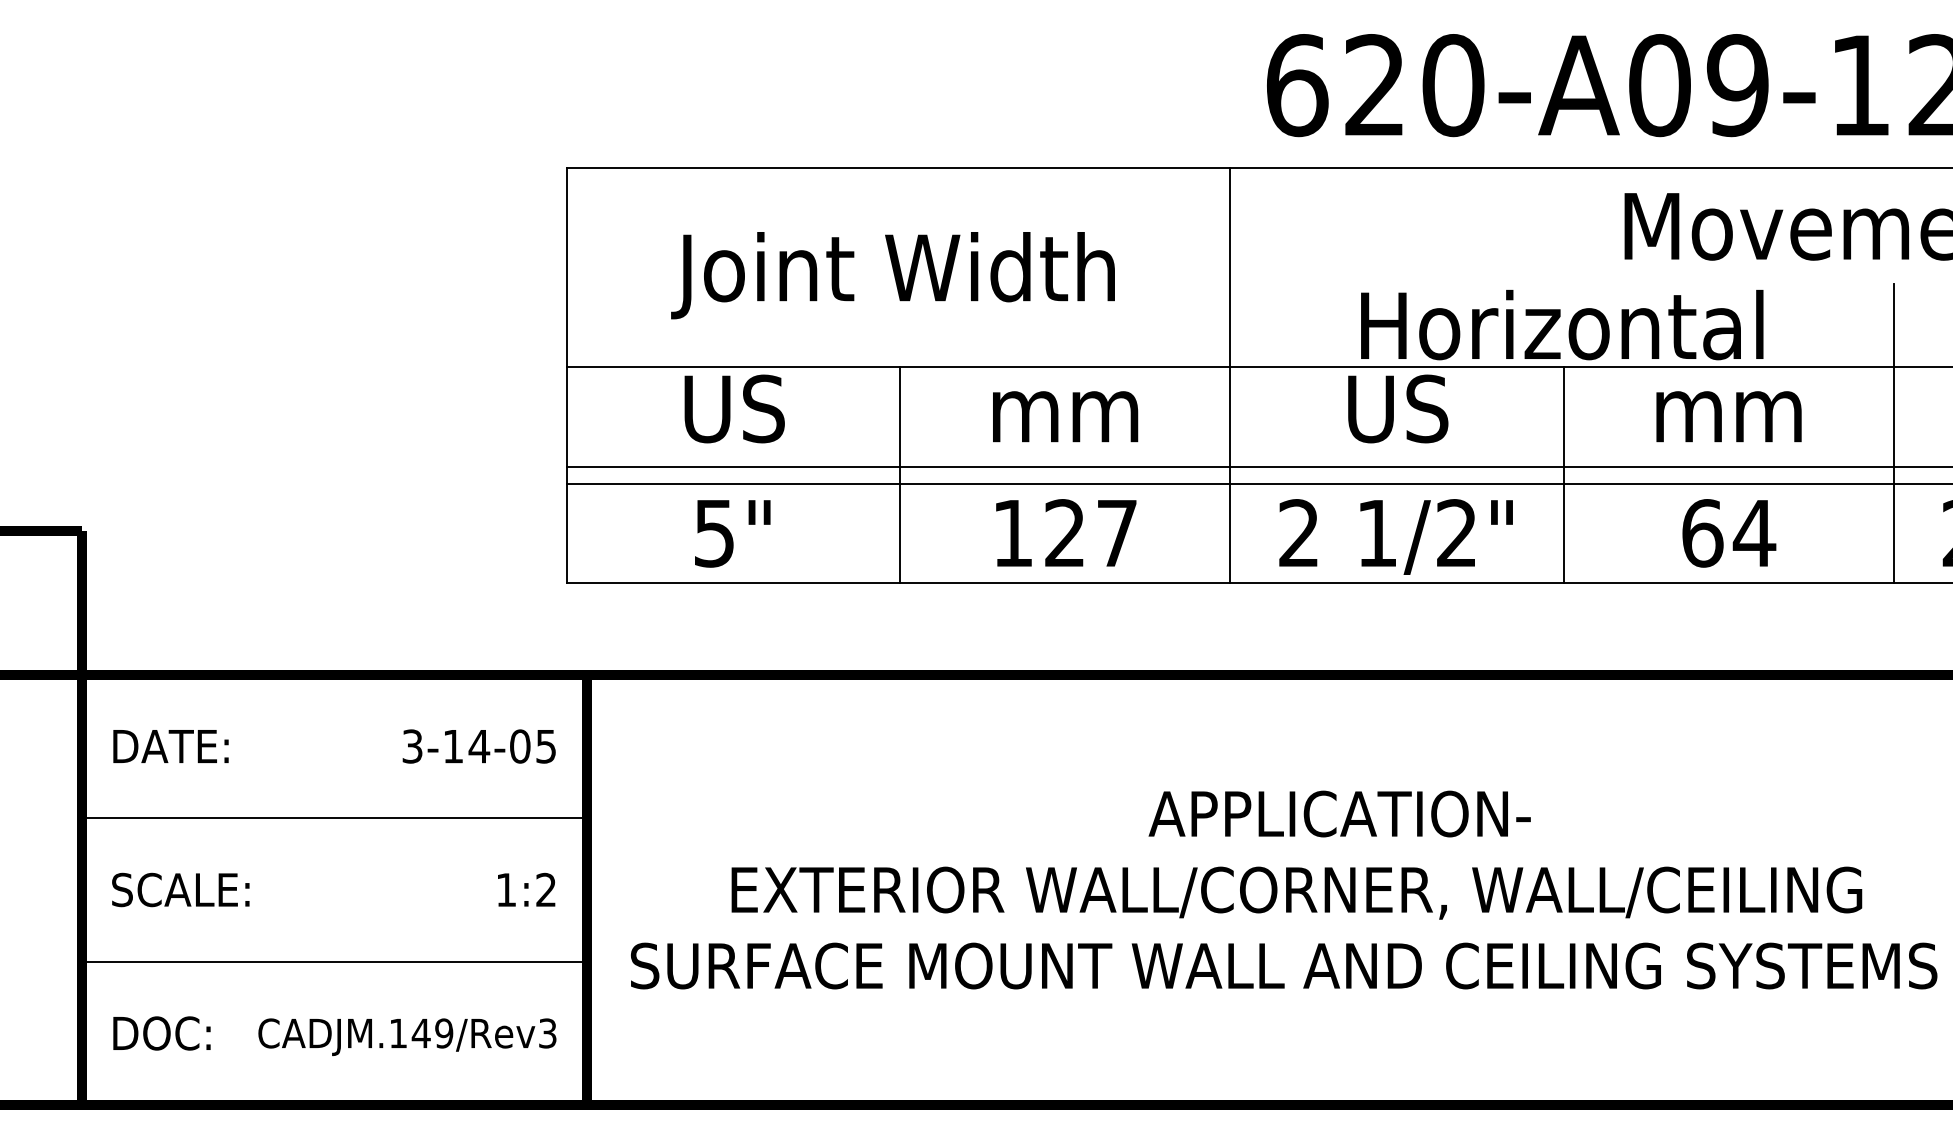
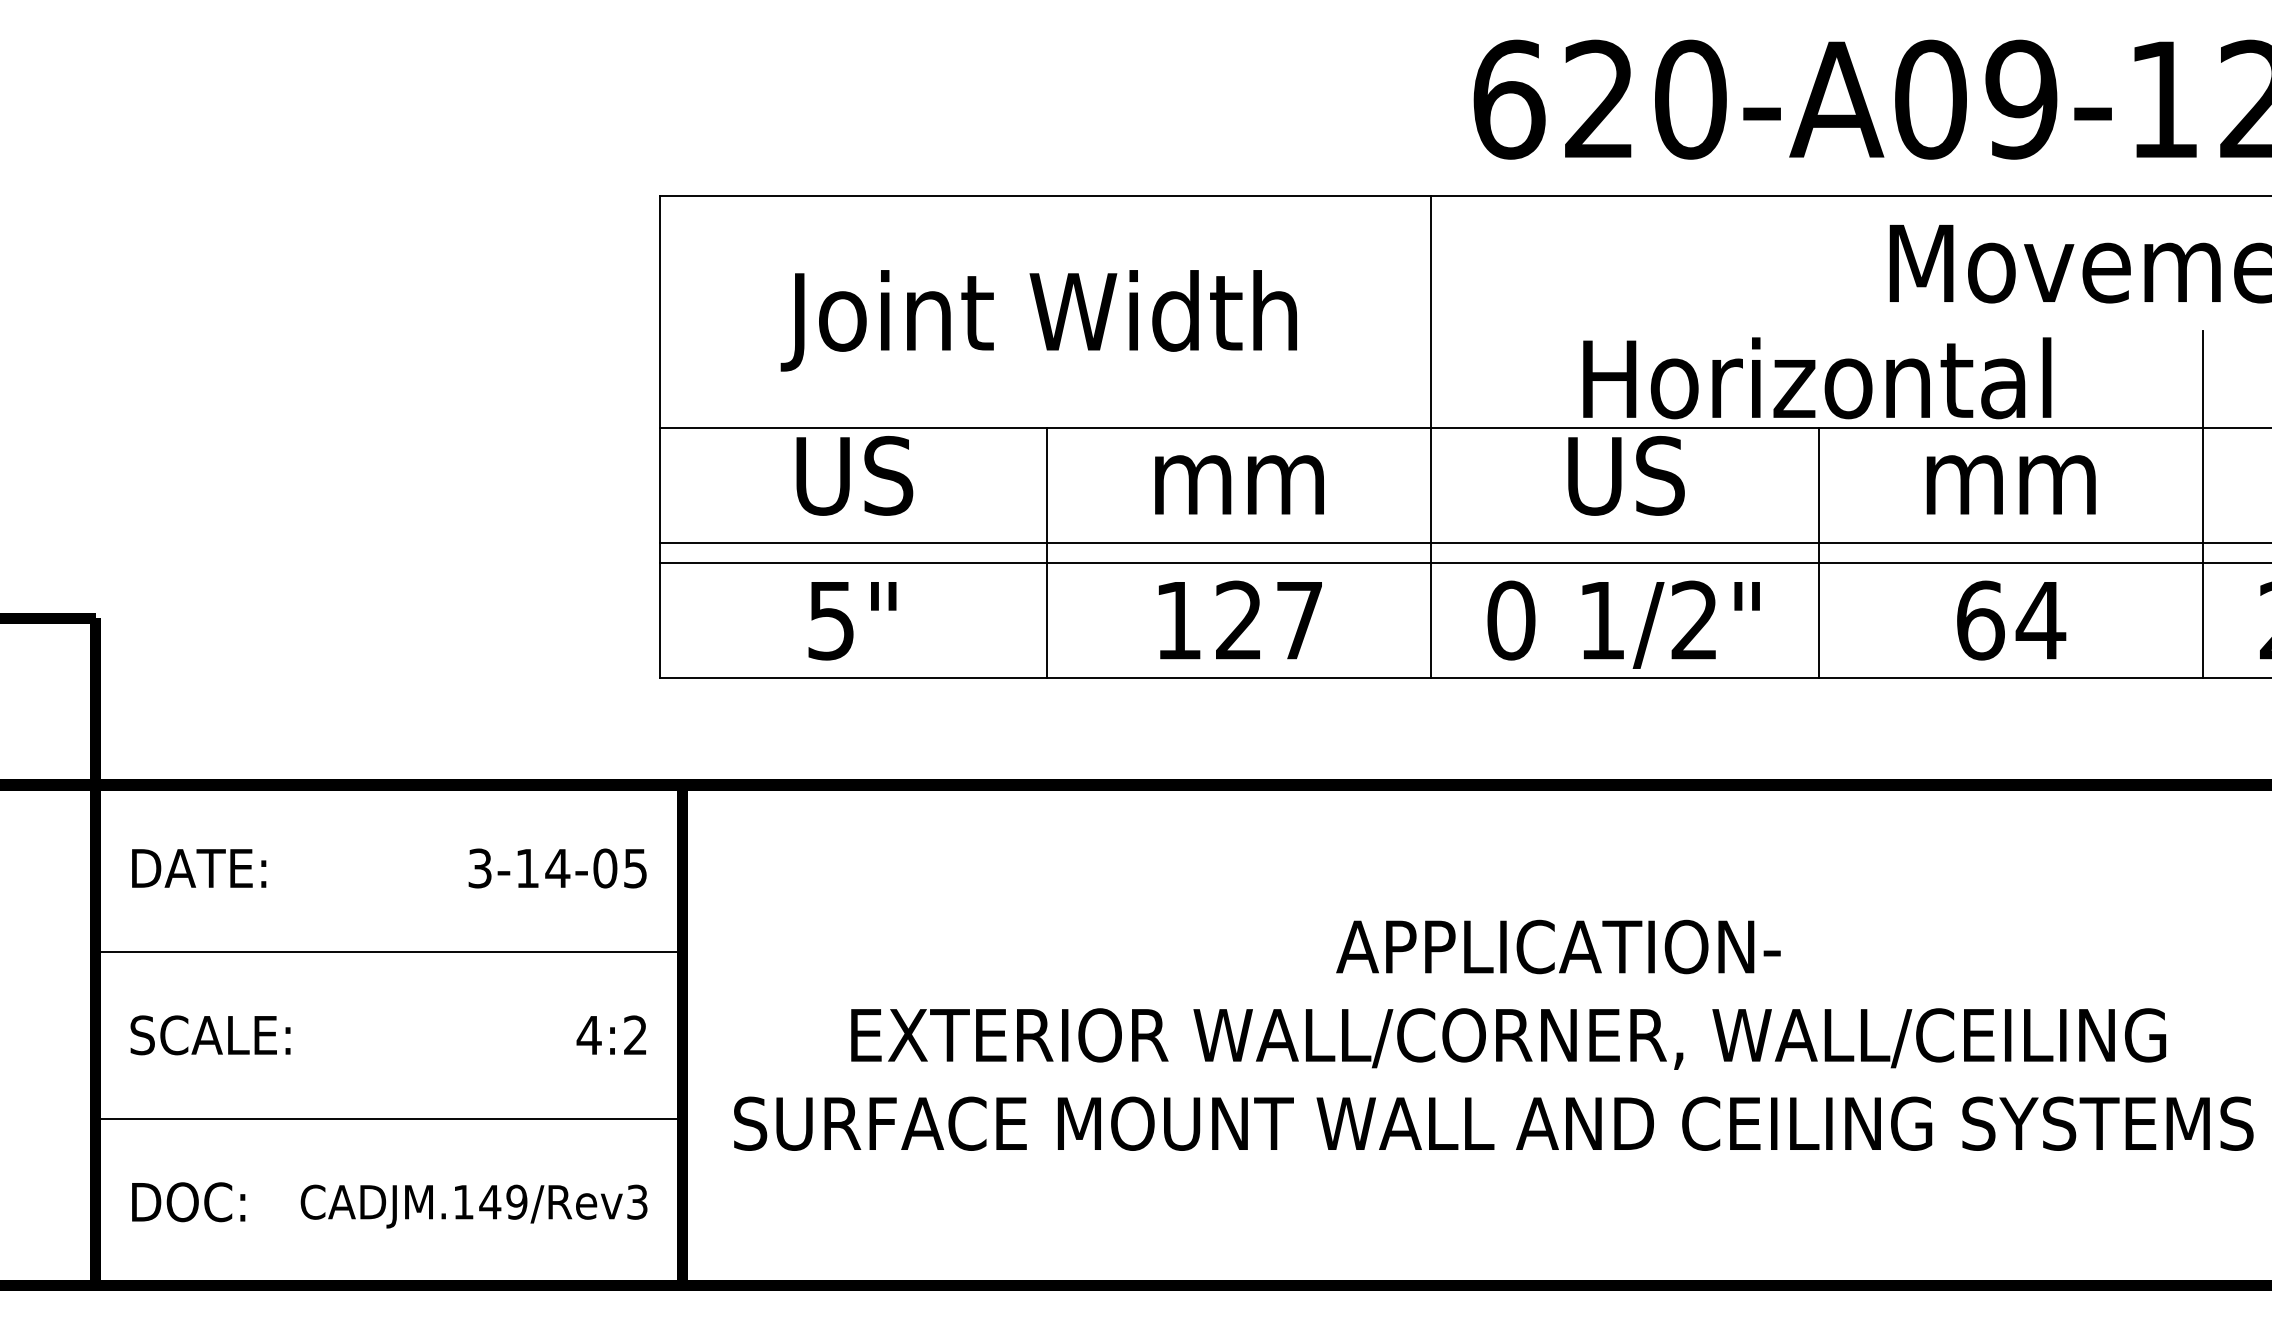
text: (1299, 533) -> (1511, 620), 2 -> 0
text: (505, 890) -> (588, 1035), 1:2 -> 4:2

